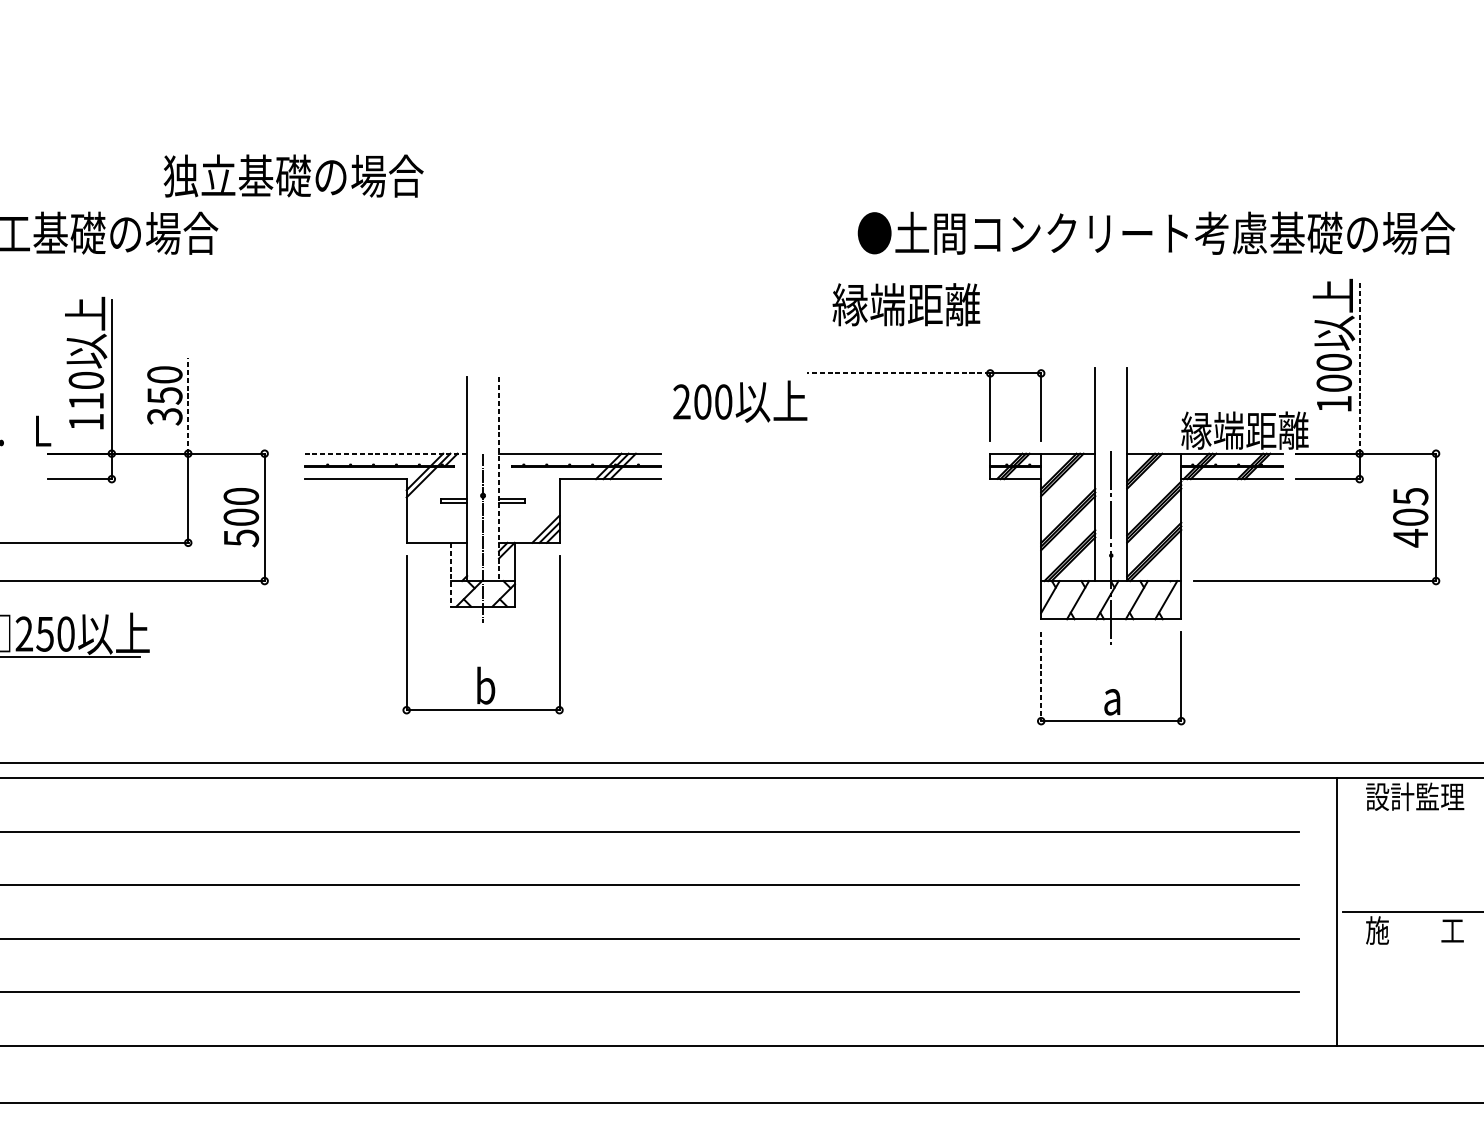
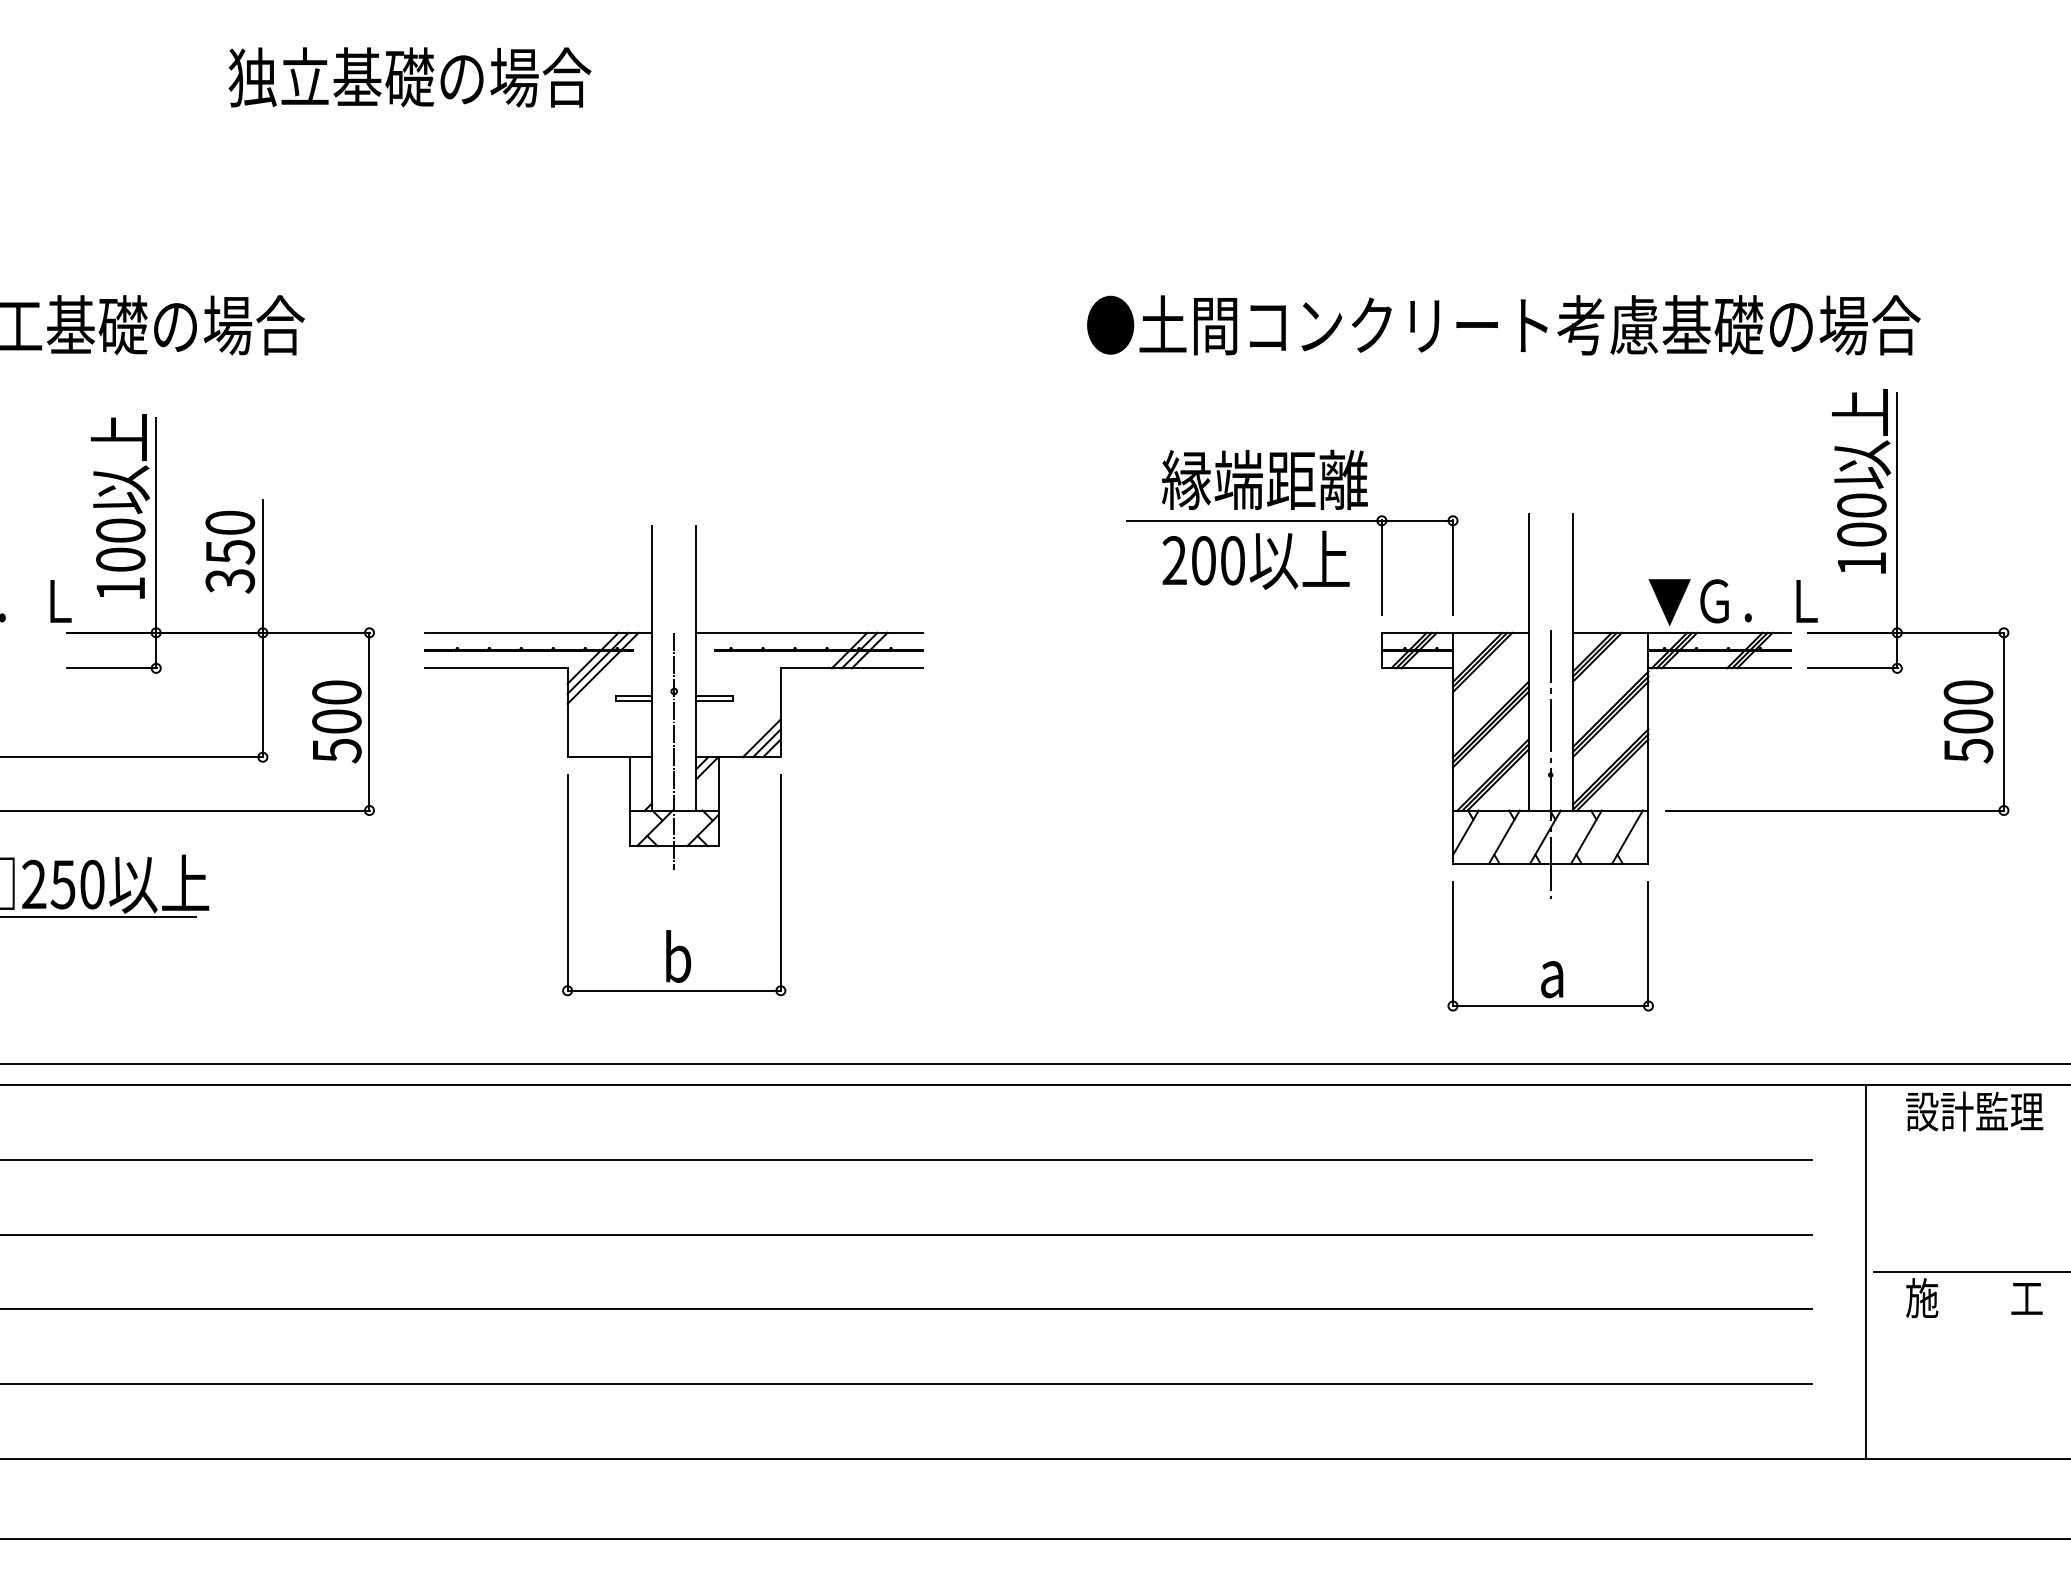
text: (293, 176) -> (409, 77), moved
text: (1156, 233) -> (1503, 325), moved
text: (906, 304) -> (1264, 479), moved
line: (1359, 367) -> (1897, 512), dashed -> solid
line: (898, 373) -> (1254, 520), dashed -> solid
text: (86, 401) -> (120, 559), 110 -> 100
text: (739, 401) -> (1255, 559), moved
line: (187, 405) -> (262, 565), dashed -> solid
text: (1245, 430) -> (1737, 600), 縁端距離 -> ▼Ｇ．Ｌ
line: (385, 453) -> (538, 632), dashed -> solid
line: (499, 479) -> (696, 668), dashed -> solid
line: (425, 485) -> (593, 677), added
text: (1410, 517) -> (1968, 722), 405 -> 500
line: (451, 575) -> (629, 802), dashed -> solid
line: (1040, 677) -> (1452, 944), dashed -> solid

